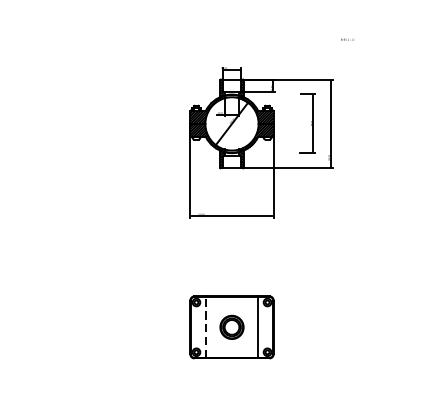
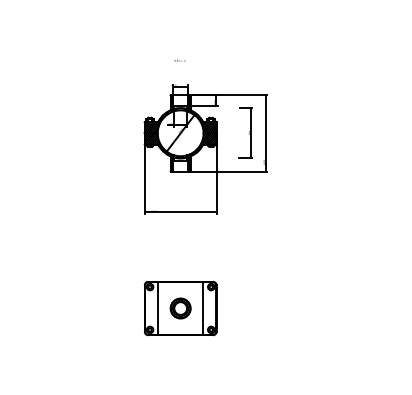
text: (346, 39) -> (179, 60), moved
line: (206, 327) -> (158, 308), dashed -> solid

